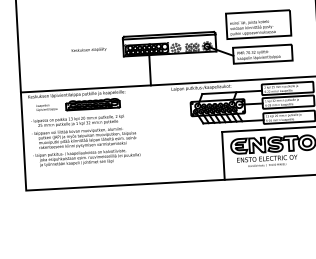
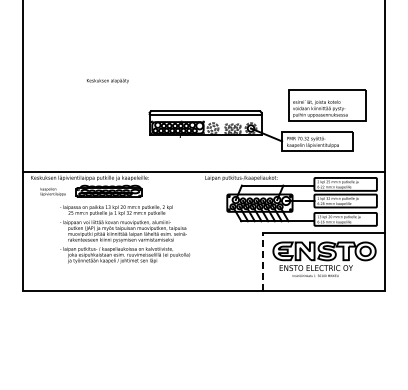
part: (258, 24) -> (327, 105), moved
text: (88, 49) -> (107, 80), moved
line: (150, 70) -> (180, 153), removed
text: (85, 140) -> (124, 234), moved
line: (223, 155) -> (263, 261), solid -> dashed

